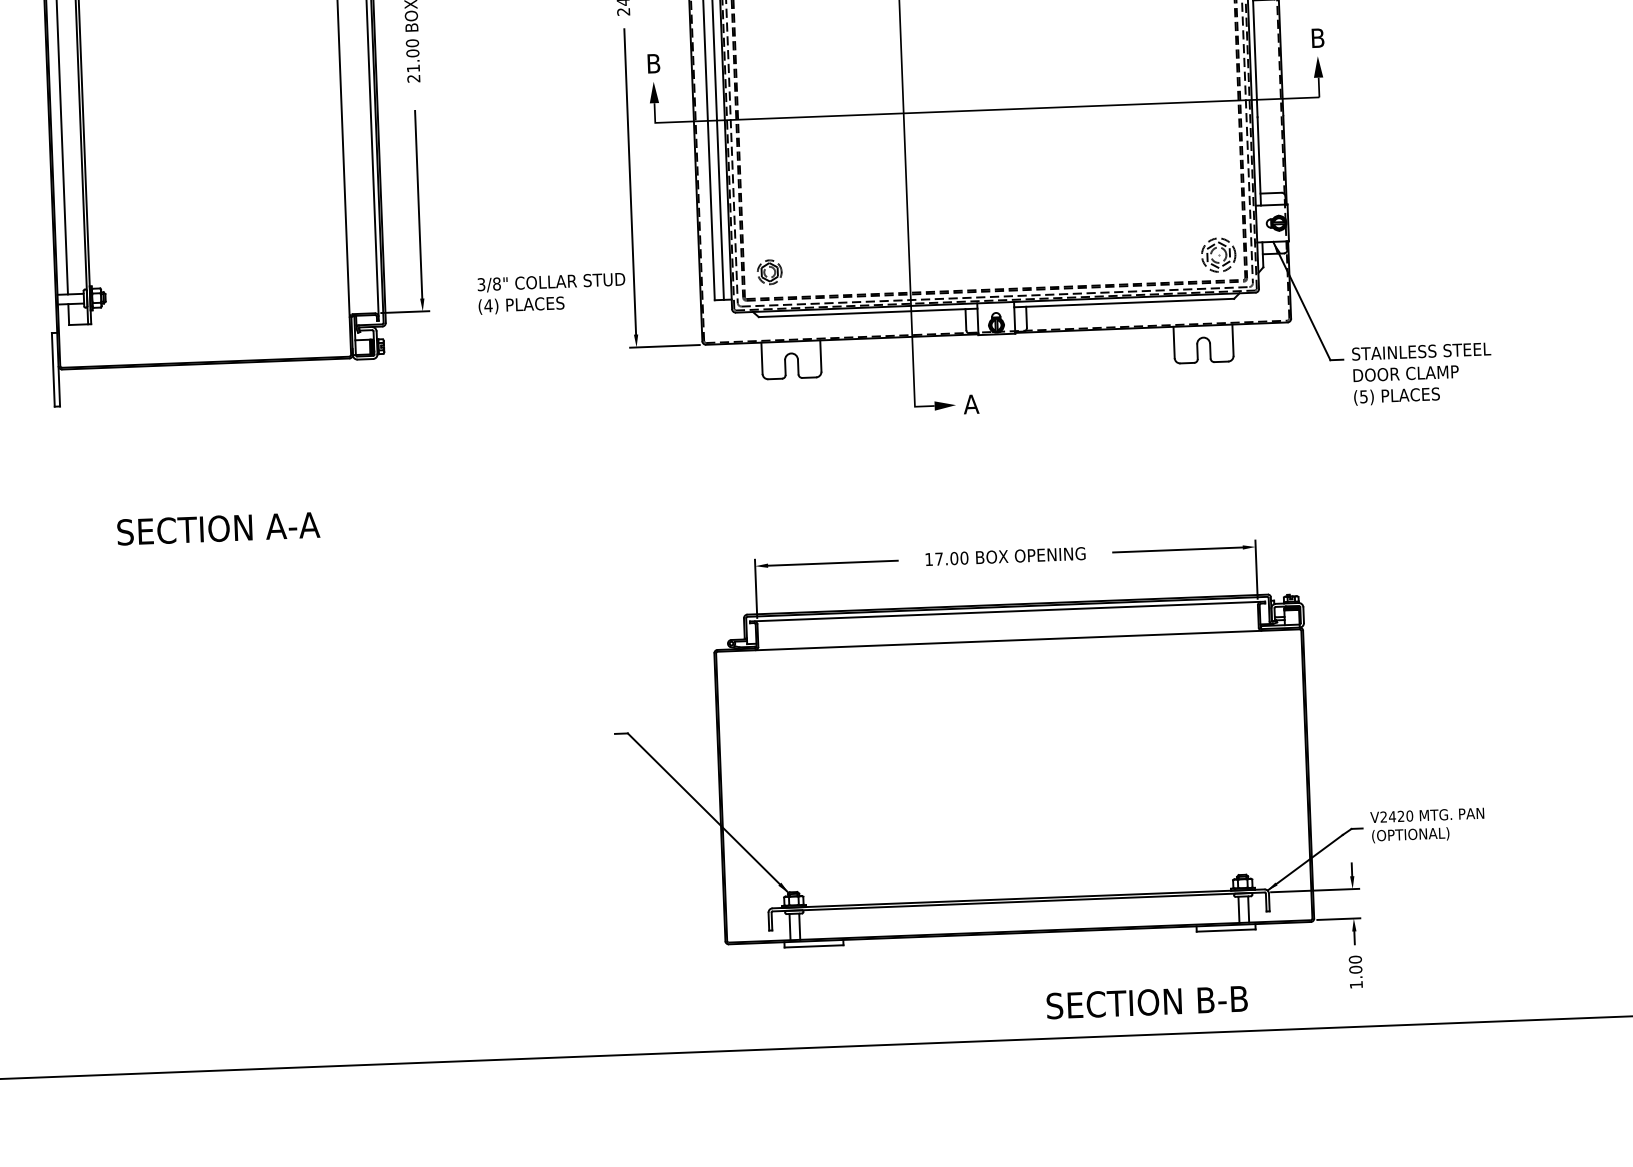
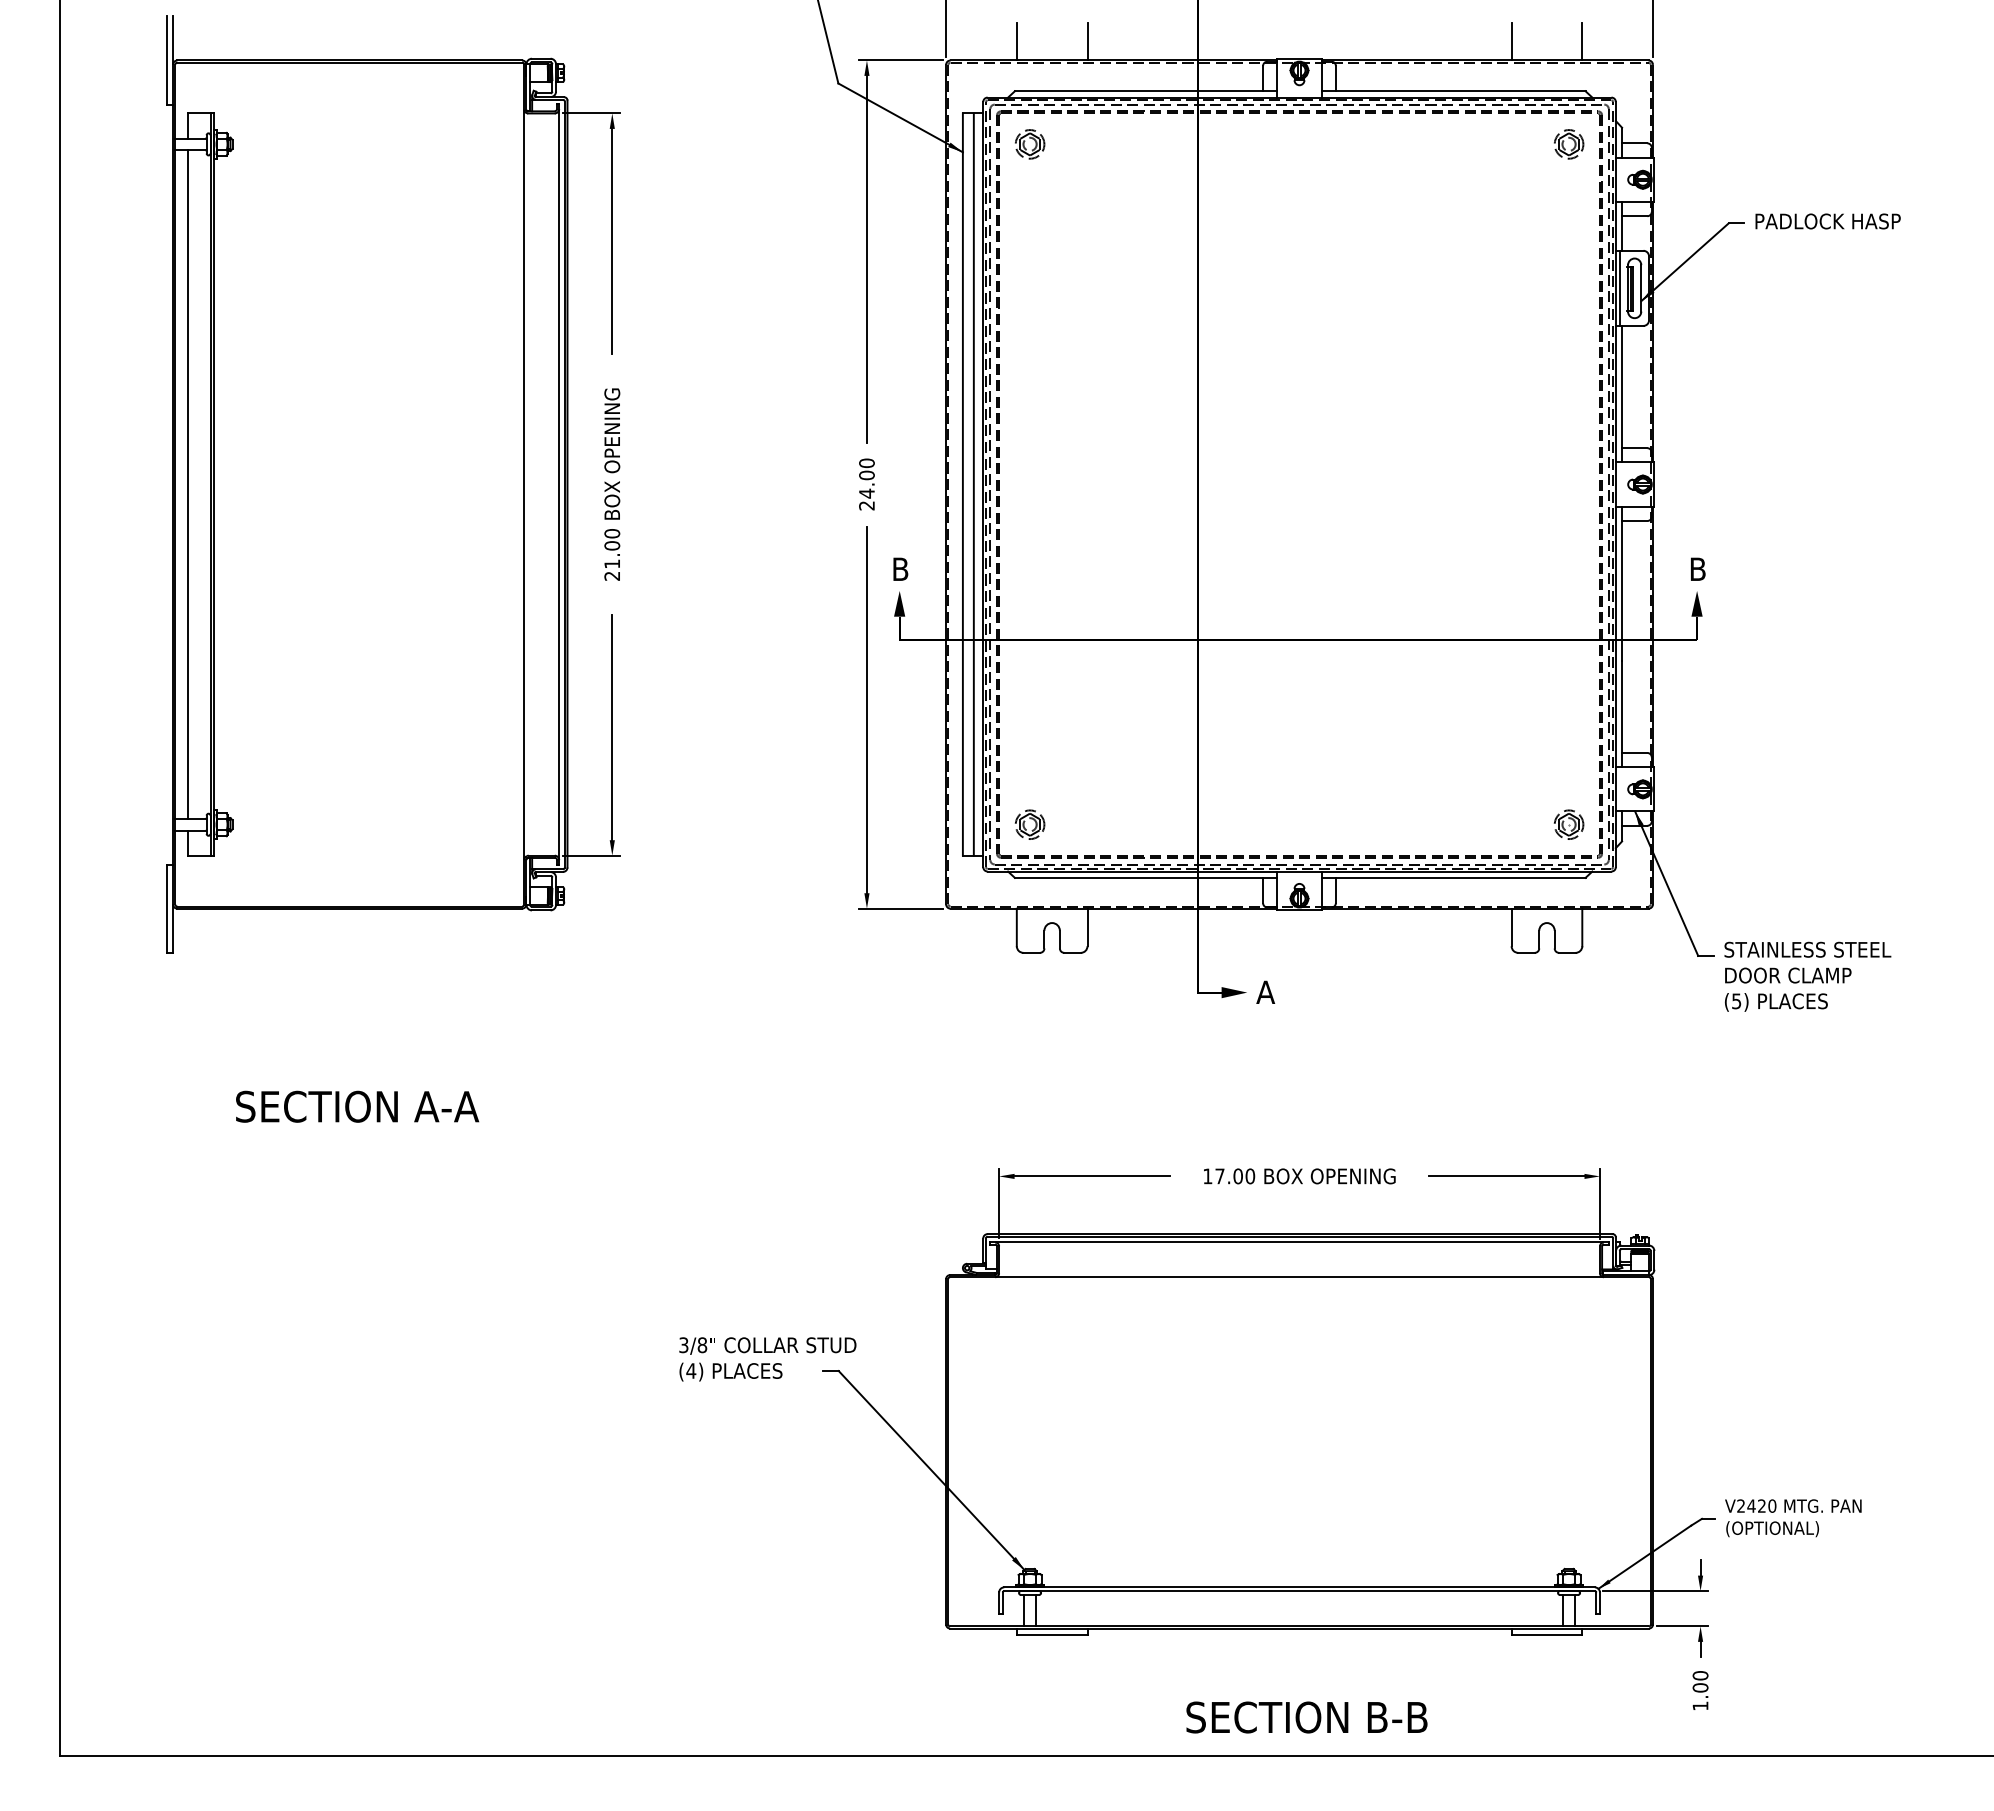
part: (1218, 254) -> (1568, 824), size x0.71
text: (551, 293) -> (767, 1359), moved
text: (1146, 1002) -> (1306, 1717), moved

